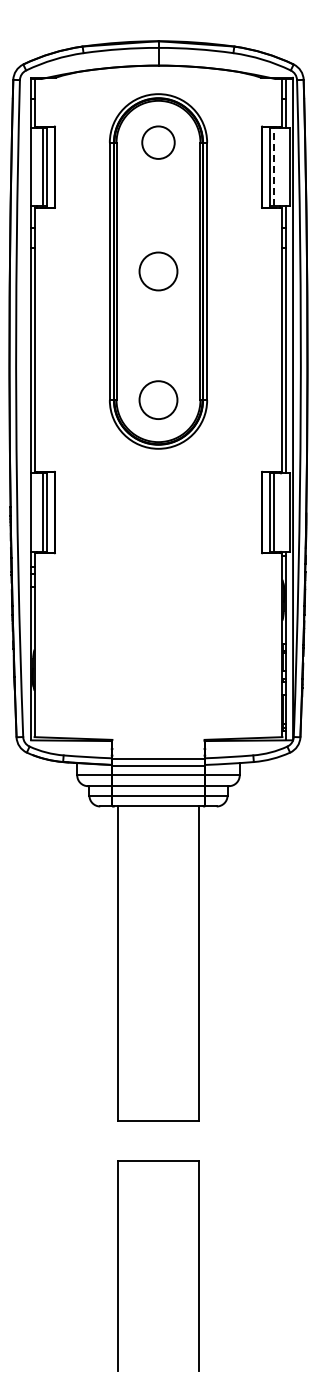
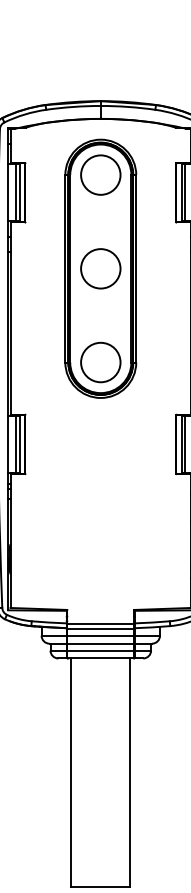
circle: (158, 142) -> (100, 174), size x1.67
line: (274, 166) -> (185, 192), dashed -> solid
circle: (158, 271) -> (100, 268), size x1.43
circle: (158, 400) -> (100, 362), size x1.43

